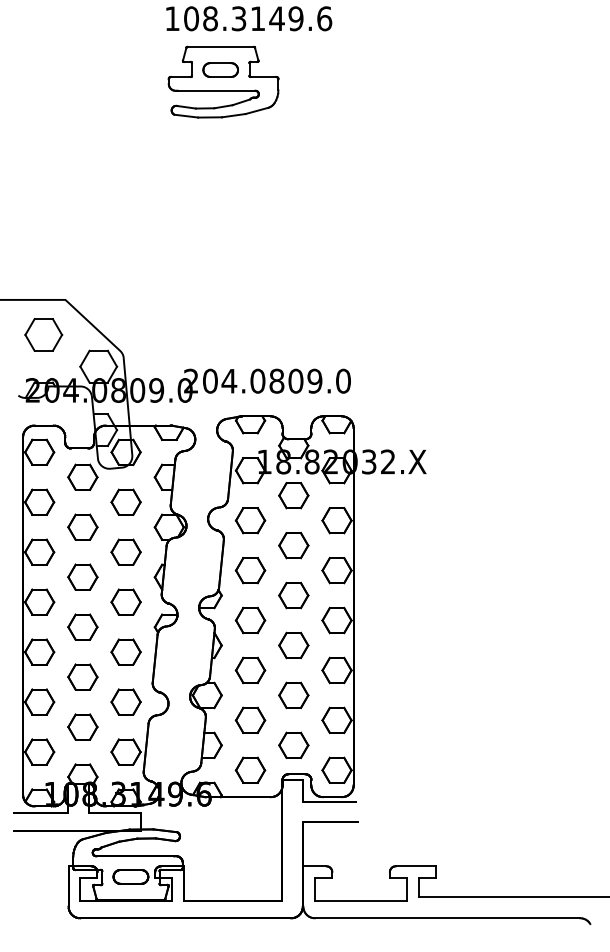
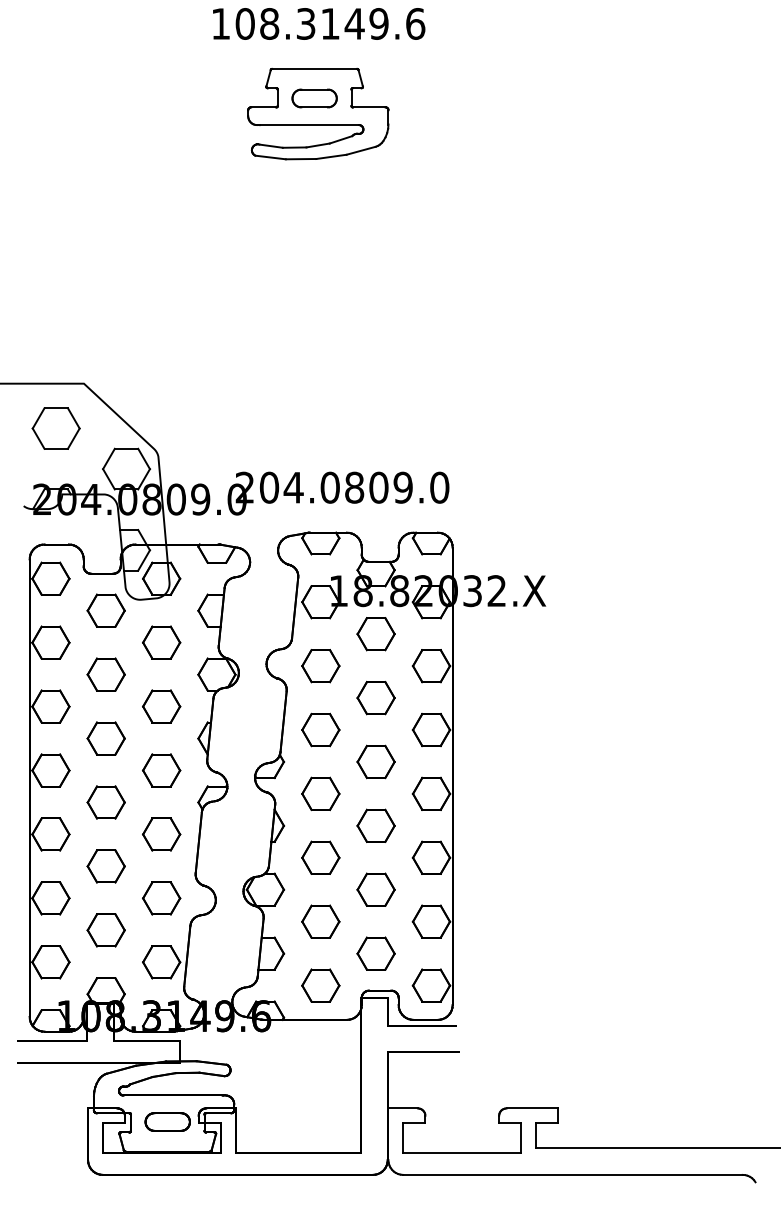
part: (223, 81) -> (318, 113), moved

